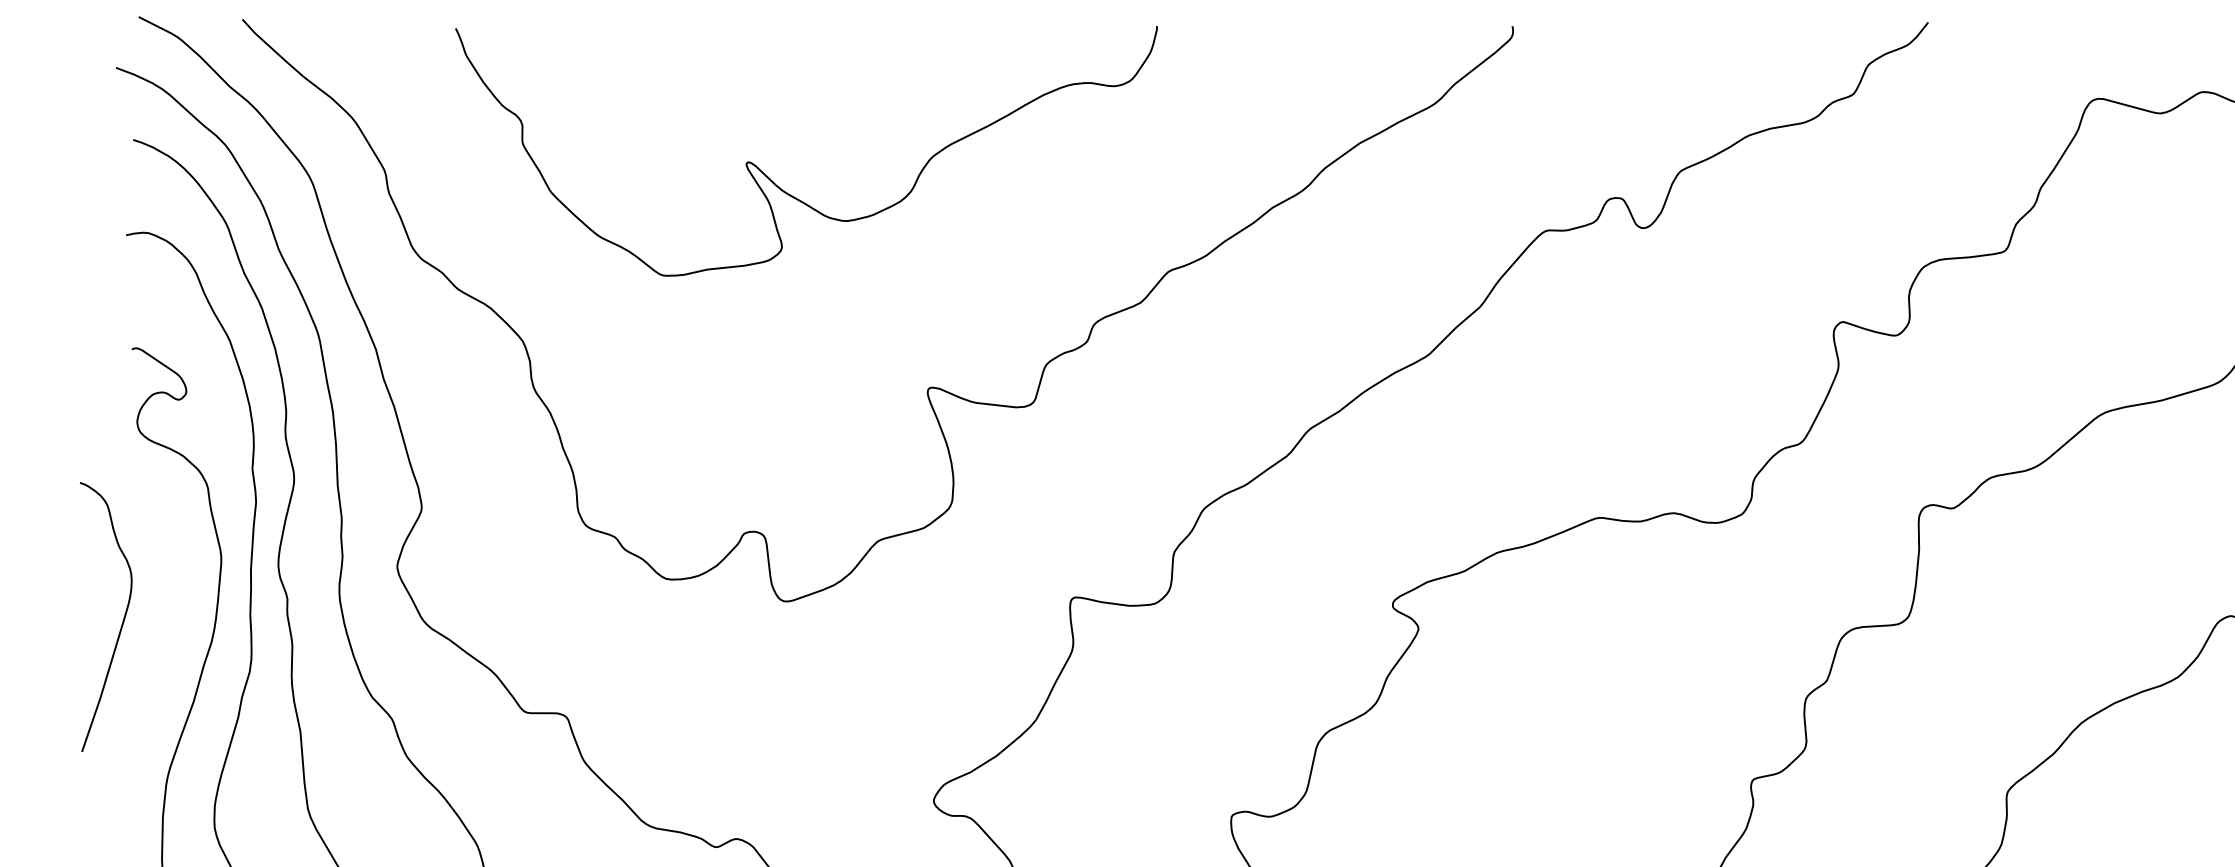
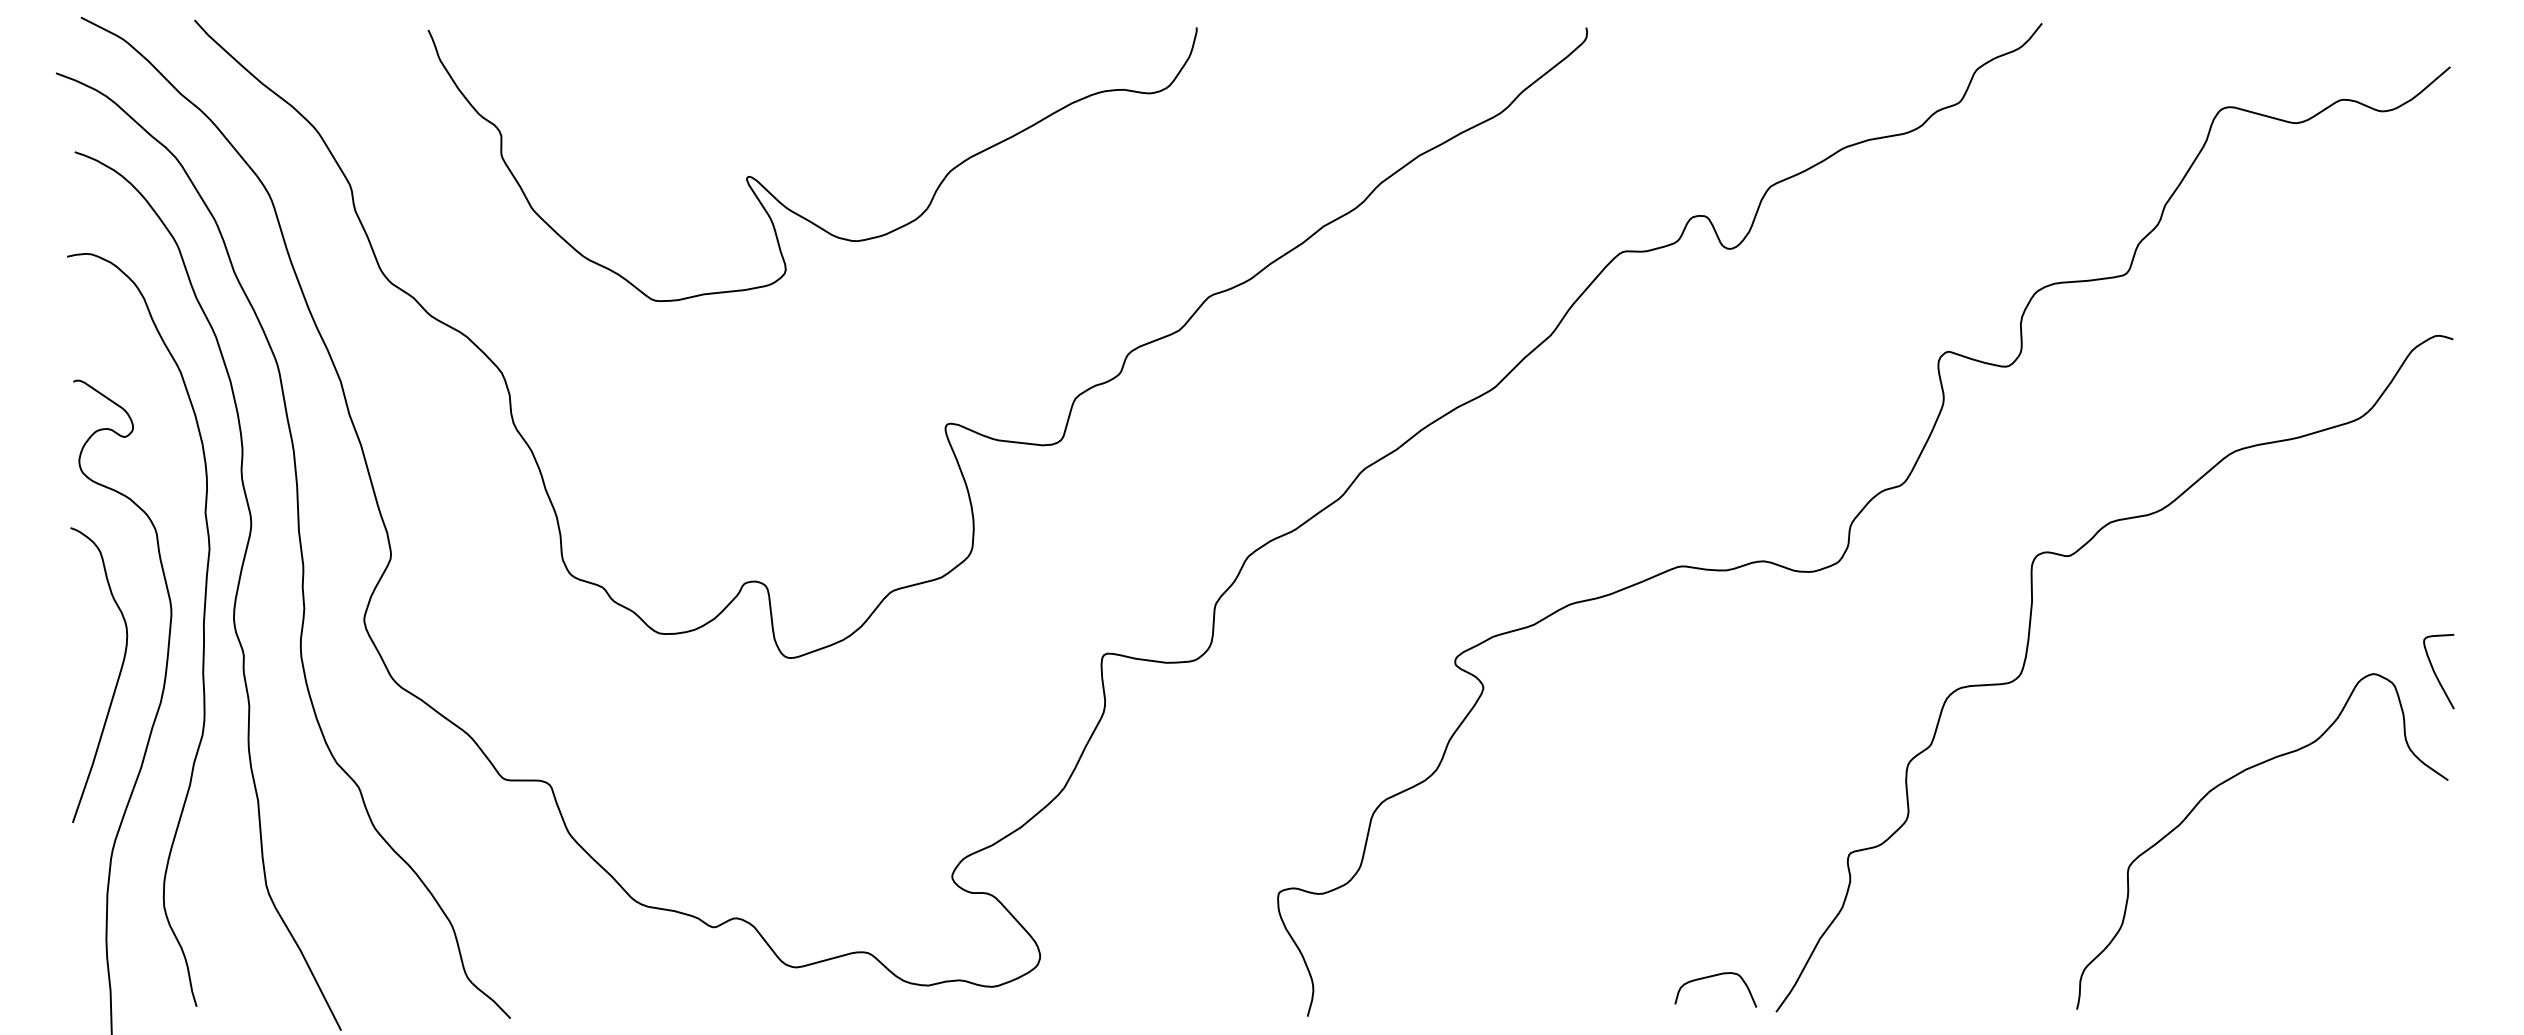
curve: (121, 622) -> (116, 681), moved

